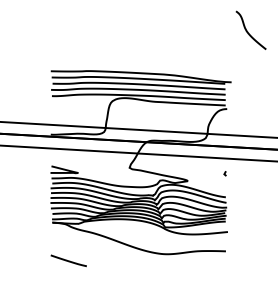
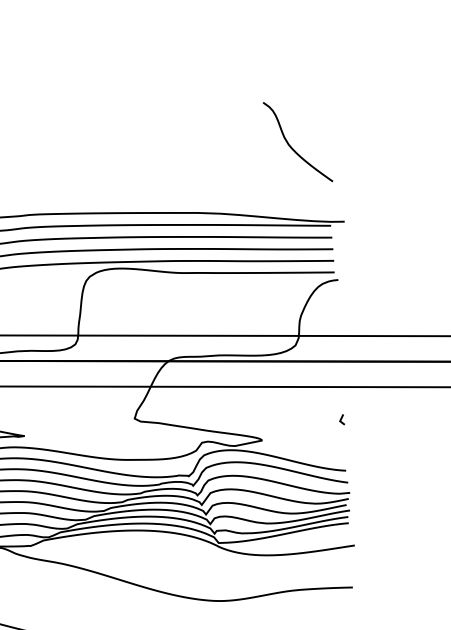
curve: (248, 31) -> (292, 144), moved

